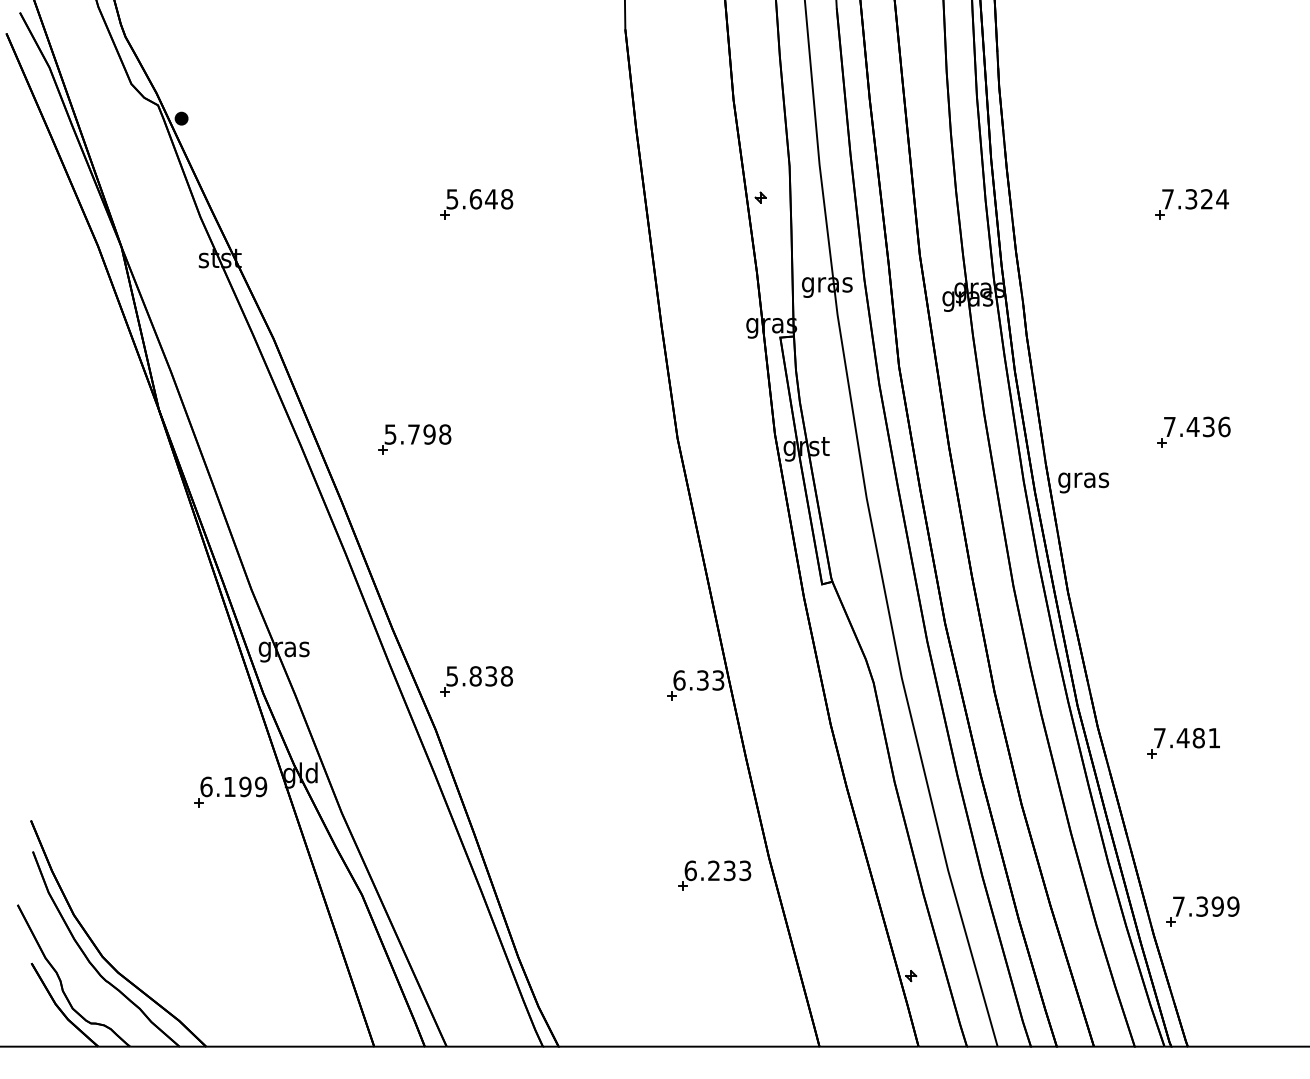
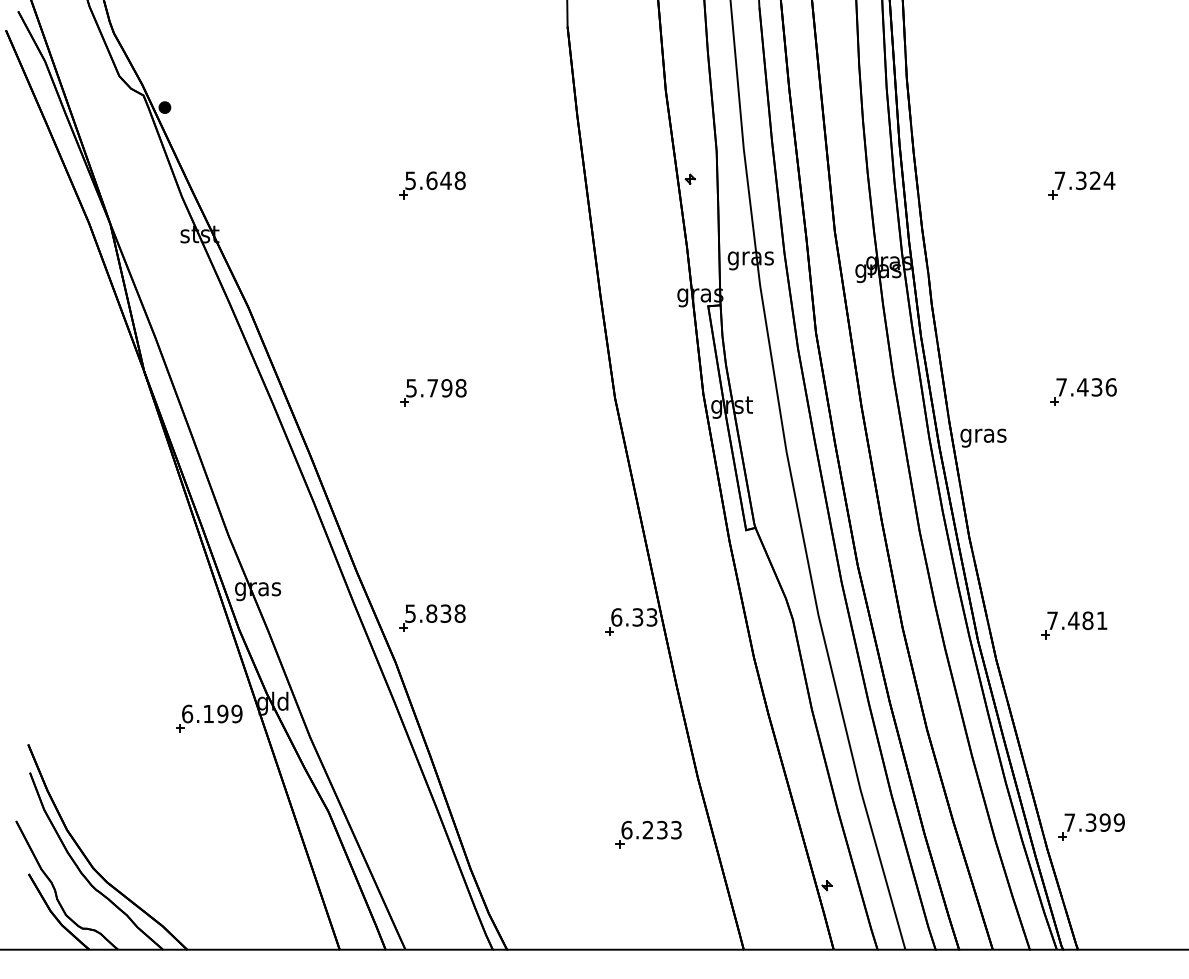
part: (414, 439) -> (433, 392), moved
part: (1183, 743) -> (1074, 625), moved
part: (714, 875) -> (648, 834), moved

